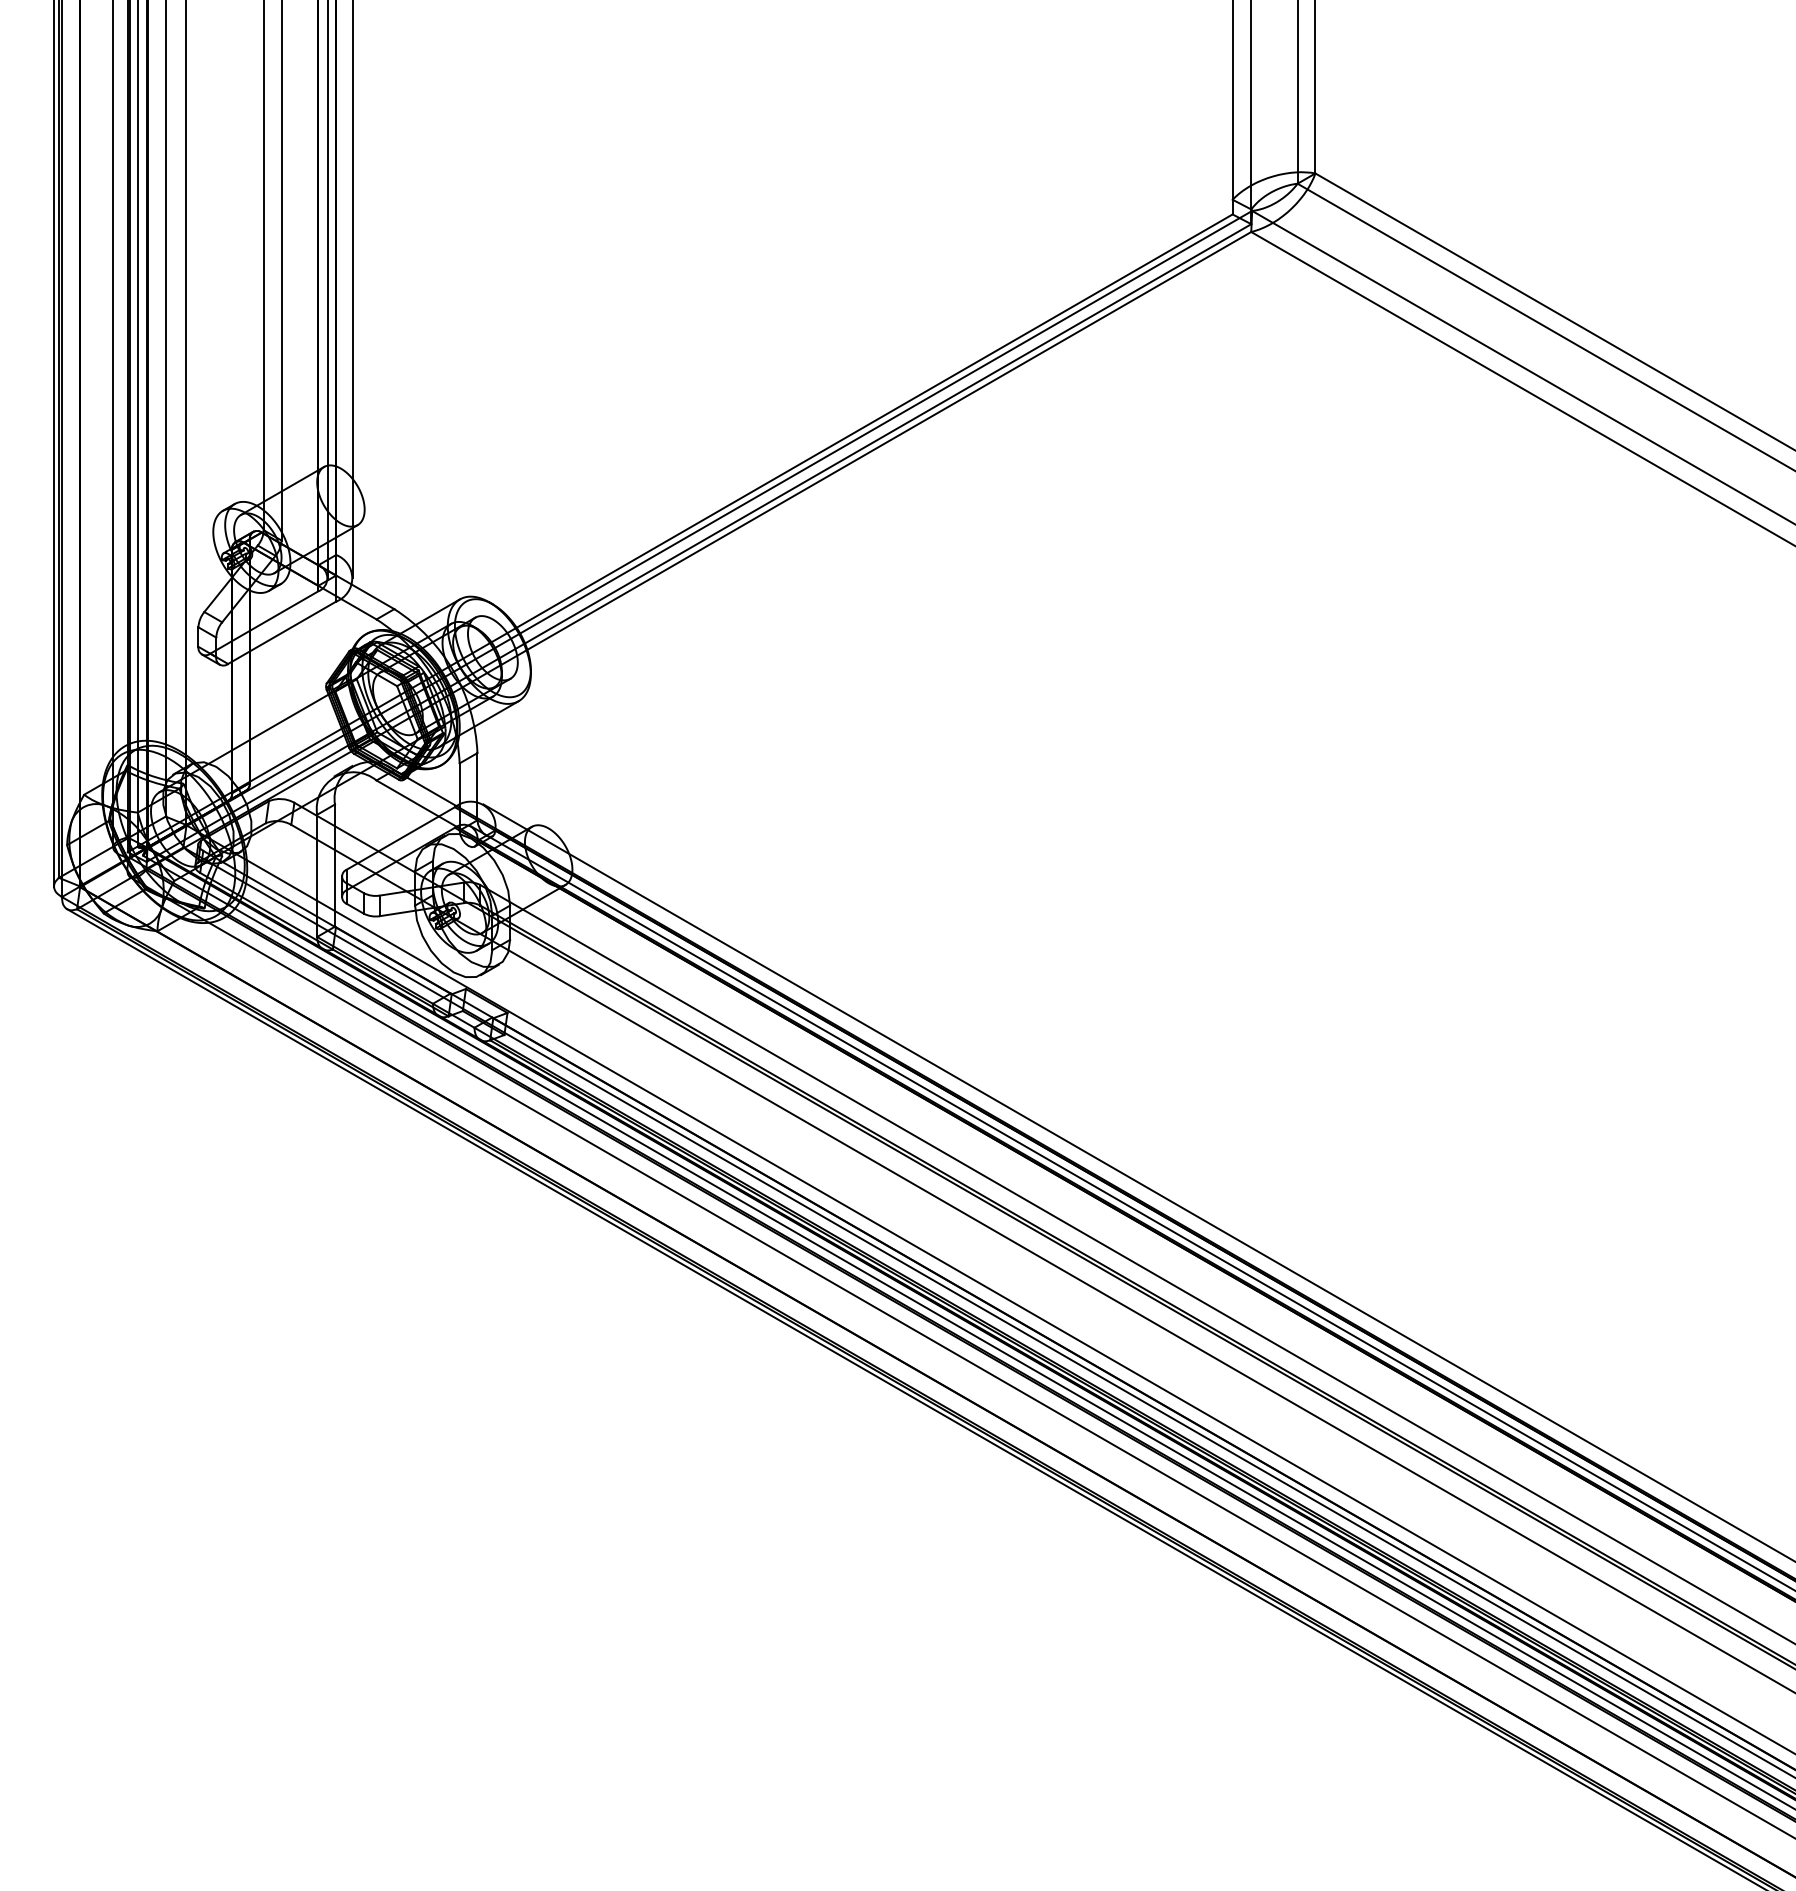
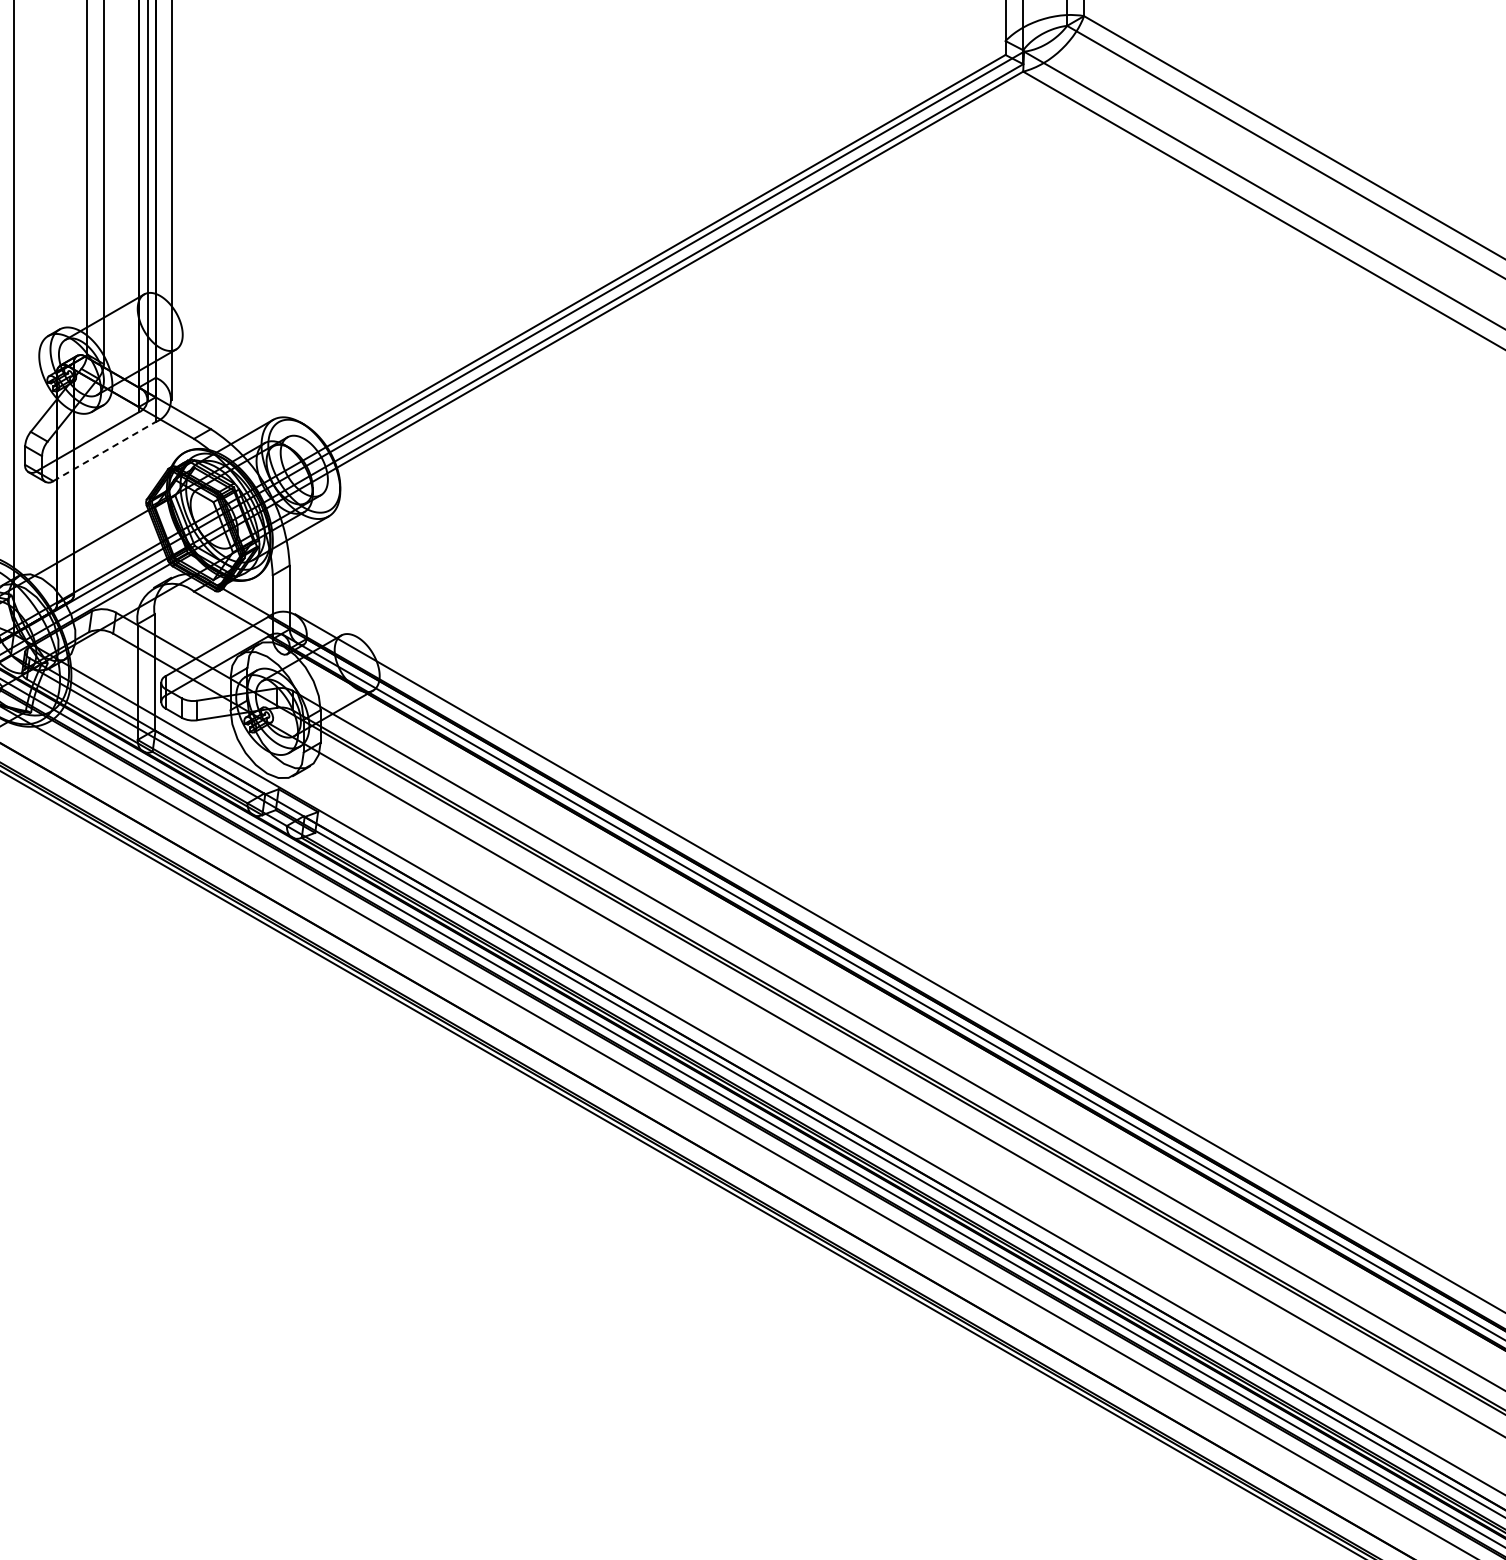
line: (282, 632) -> (104, 451), solid -> dashed

